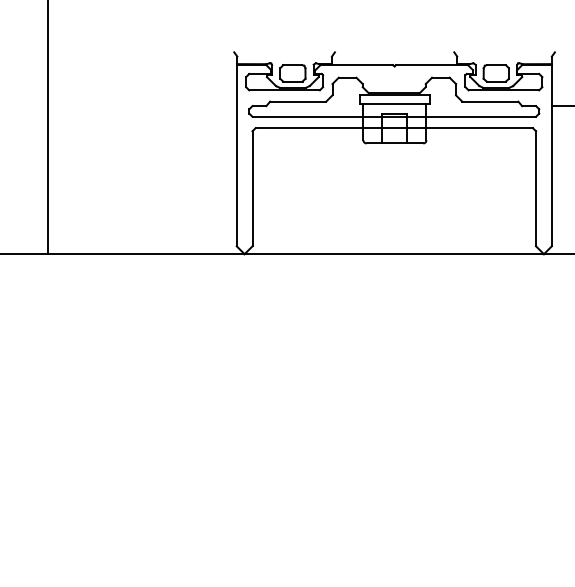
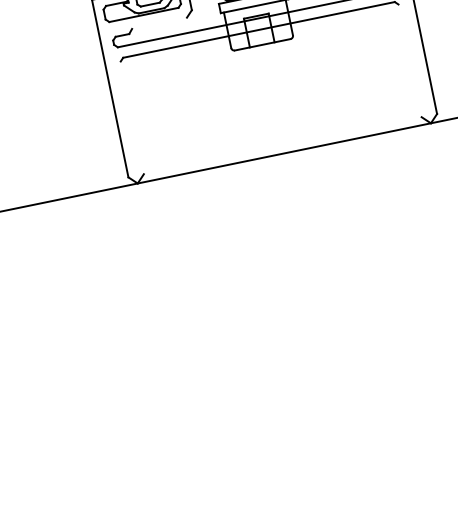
line: (298, 101) -> (159, 23), removed
line: (252, 188) -> (132, 117), removed
line: (536, 188) -> (410, 60), removed

